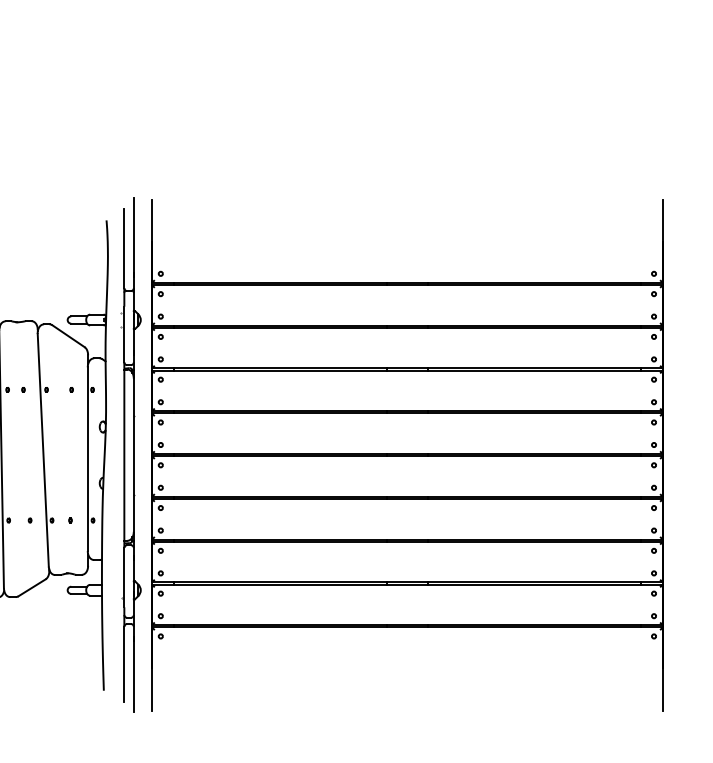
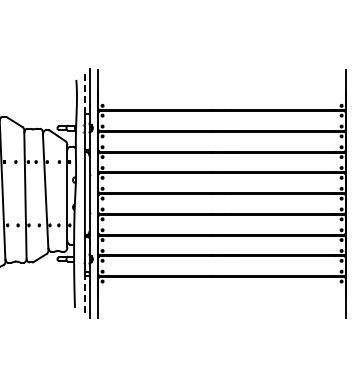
line: (123, 250) -> (84, 94), solid -> dashed
line: (123, 663) -> (84, 294), solid -> dashed

